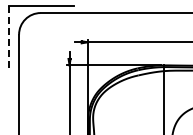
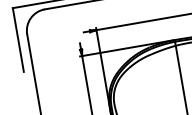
line: (9, 39) -> (18, 40), dashed -> solid

